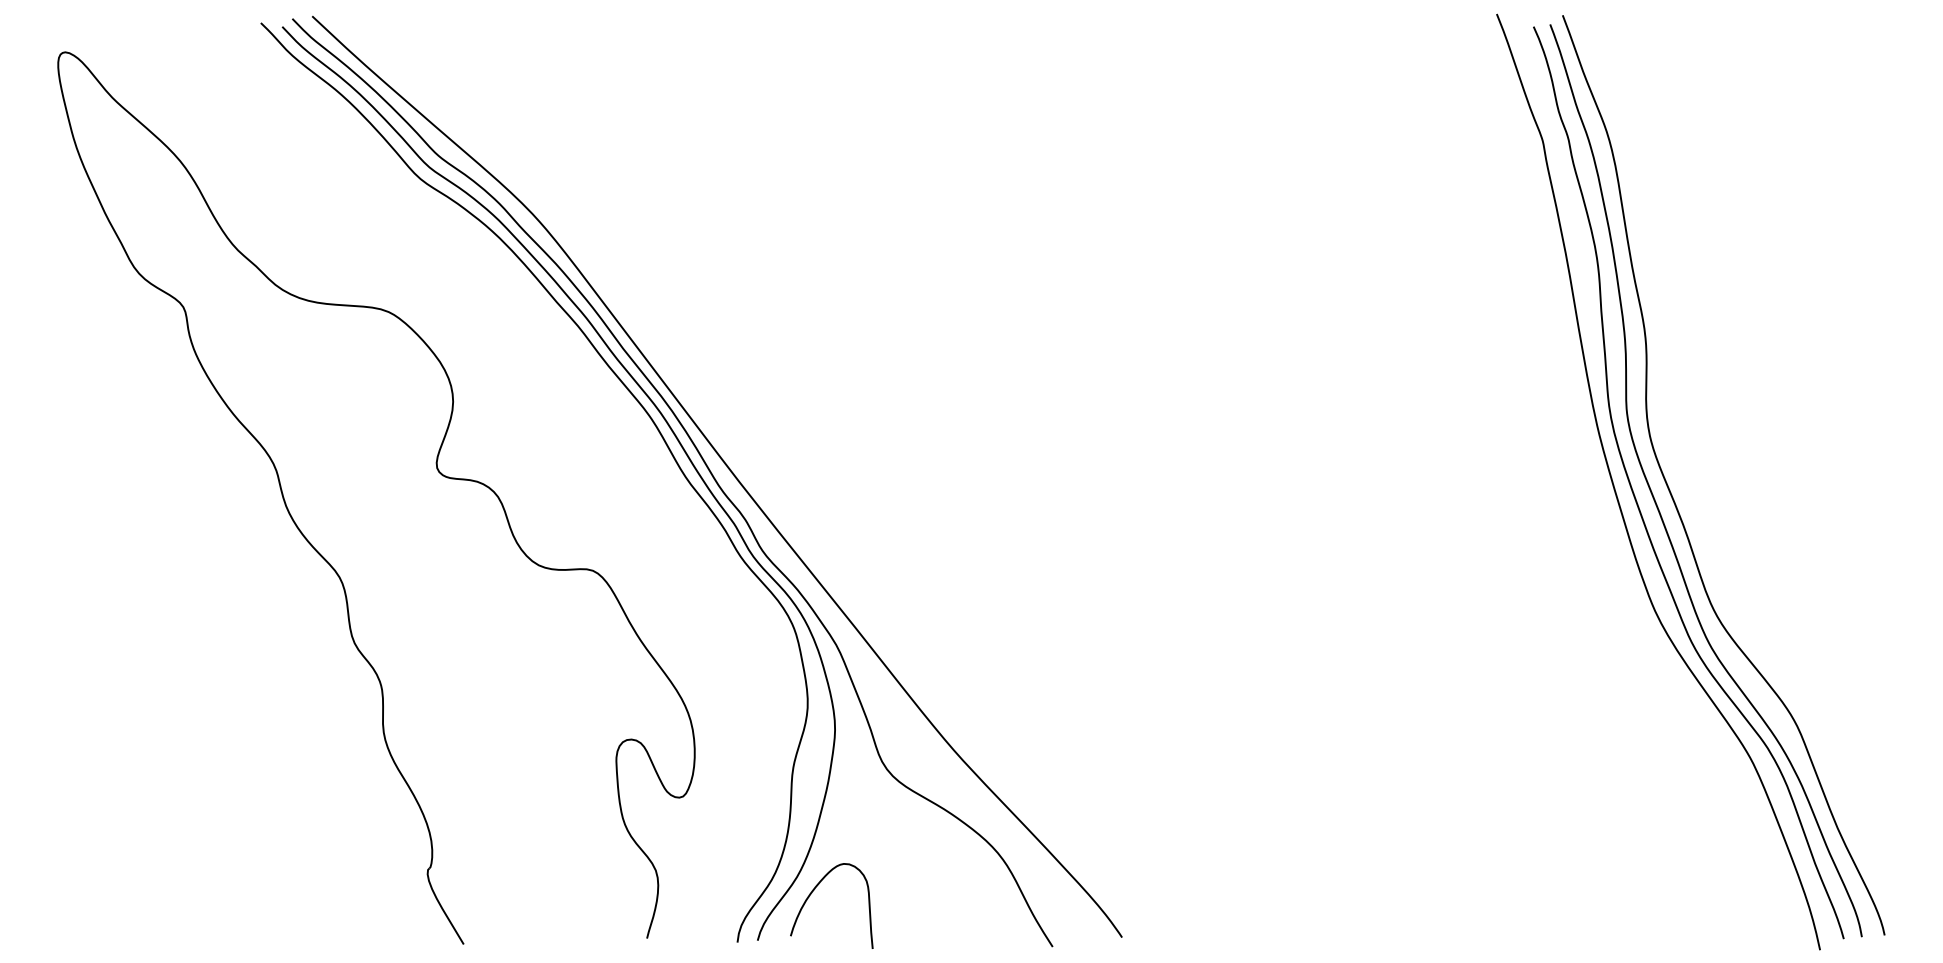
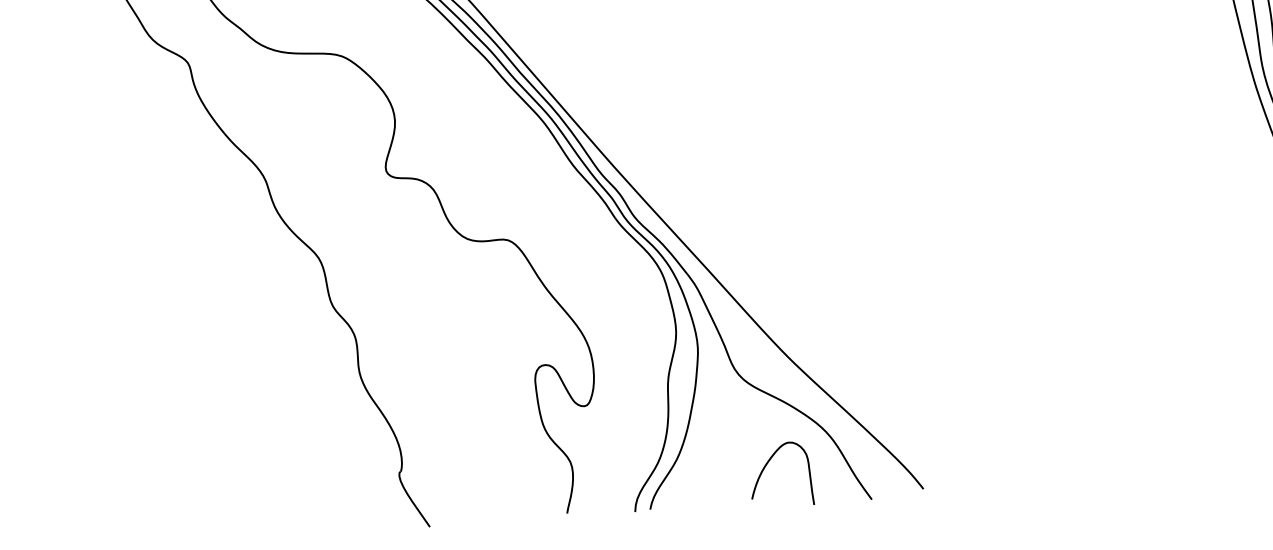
curve: (812, 893) -> (766, 466), moved

